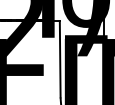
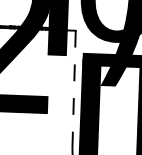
line: (60, 59) -> (74, 89), solid -> dashed

